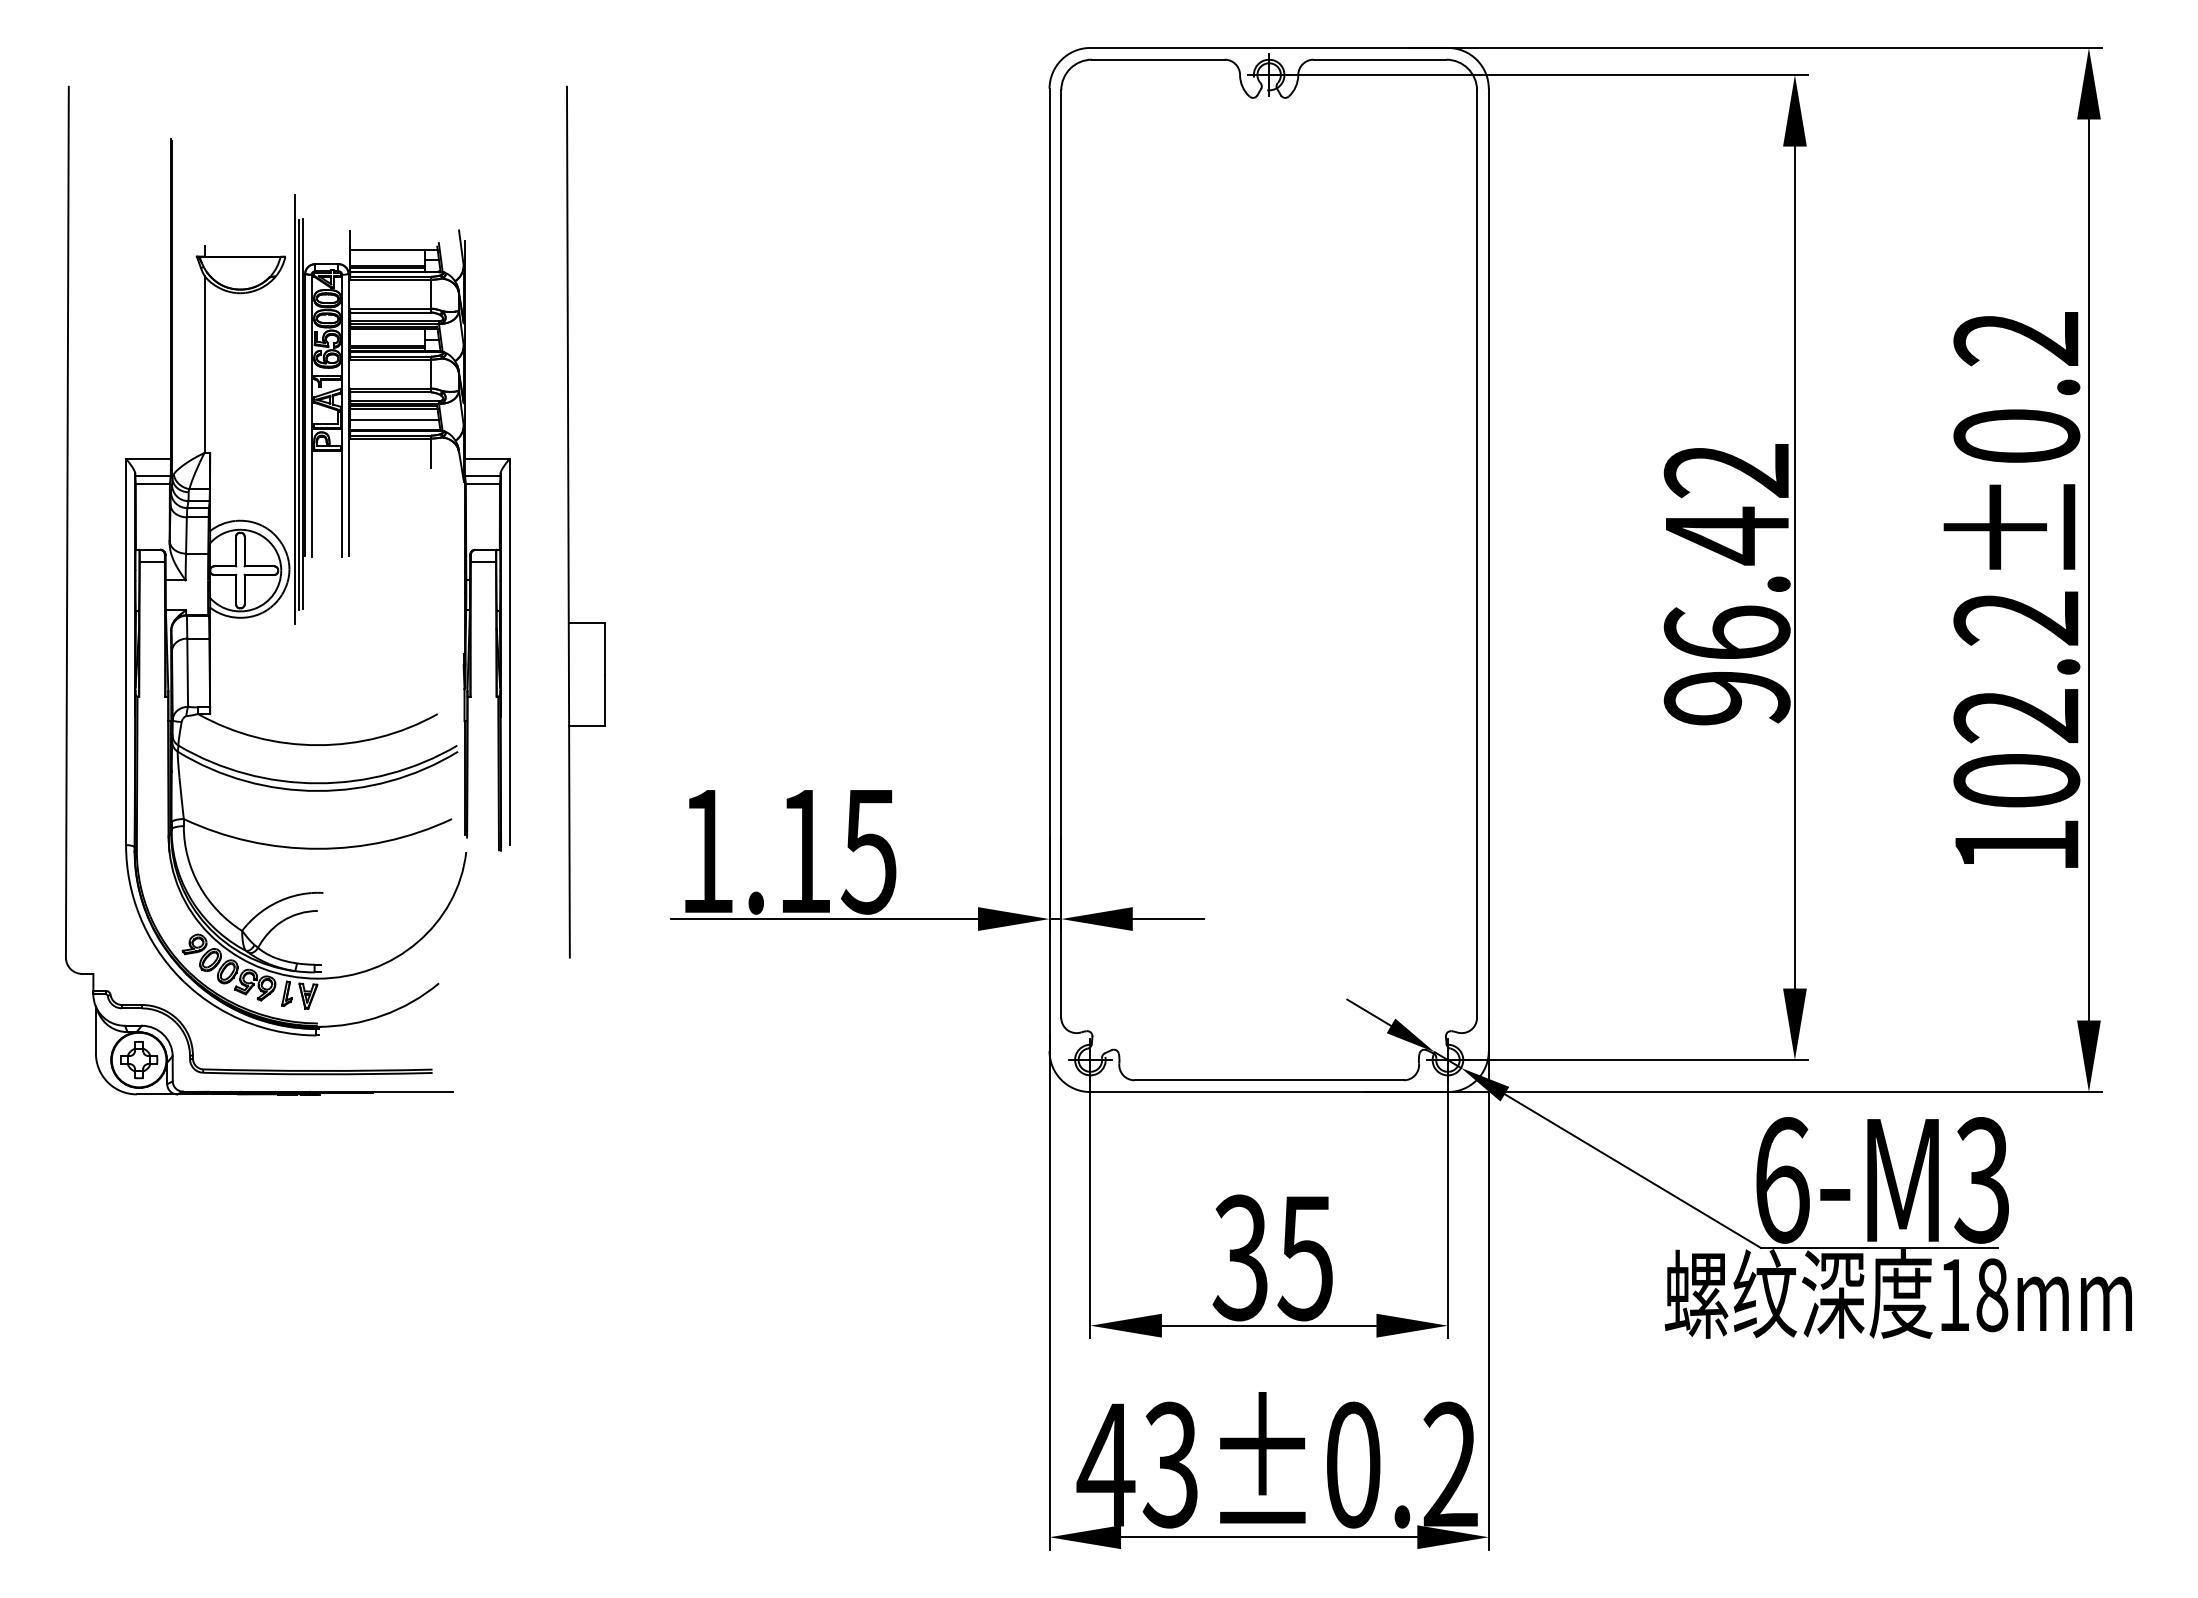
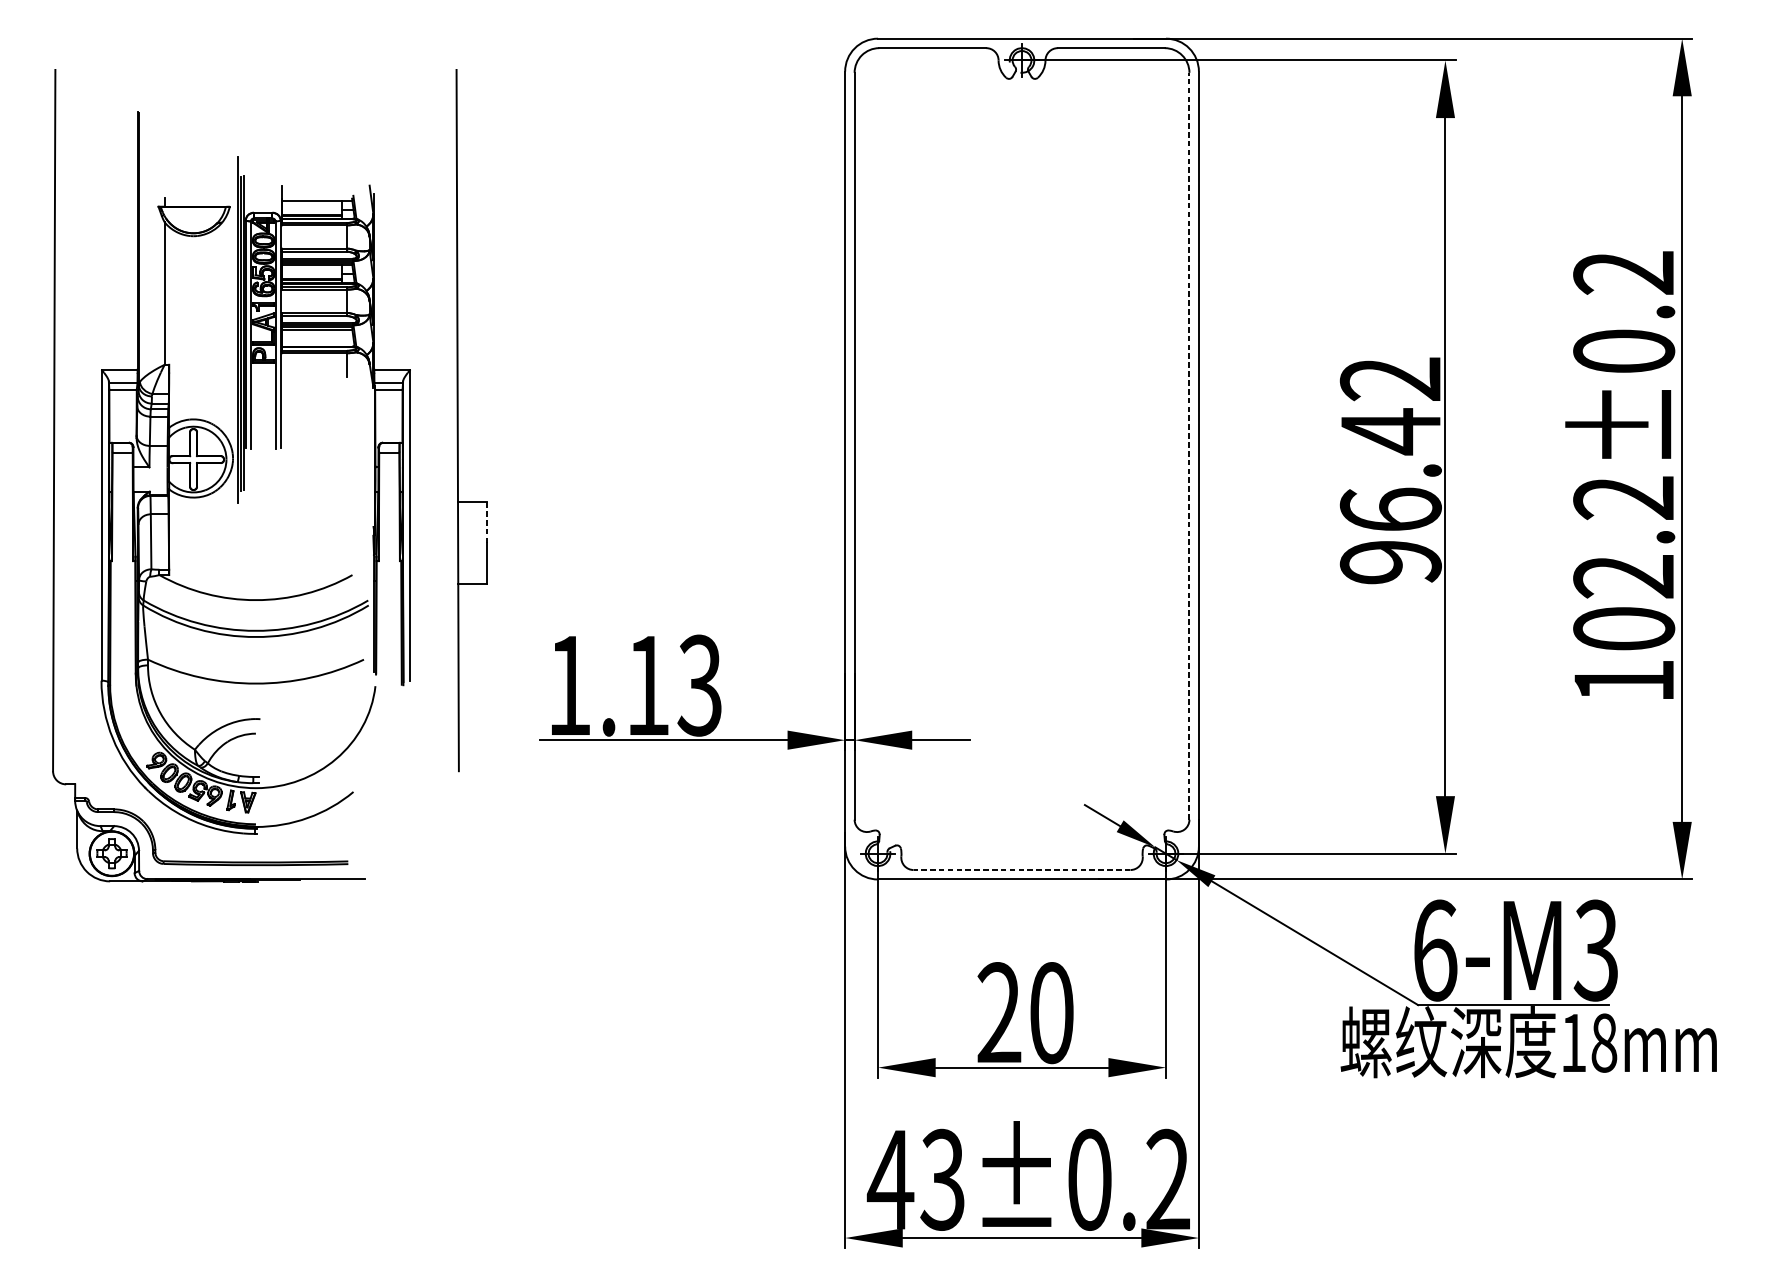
line: (394, 420) -> (317, 338), removed
line: (1477, 554) -> (1189, 446), solid -> dashed
line: (605, 648) -> (487, 522), solid -> dashed
text: (868, 851) -> (699, 685), 1.15 -> 1.13
line: (1269, 1080) -> (1022, 870), solid -> dashed
text: (1272, 1257) -> (1024, 1012), 35 -> 20

